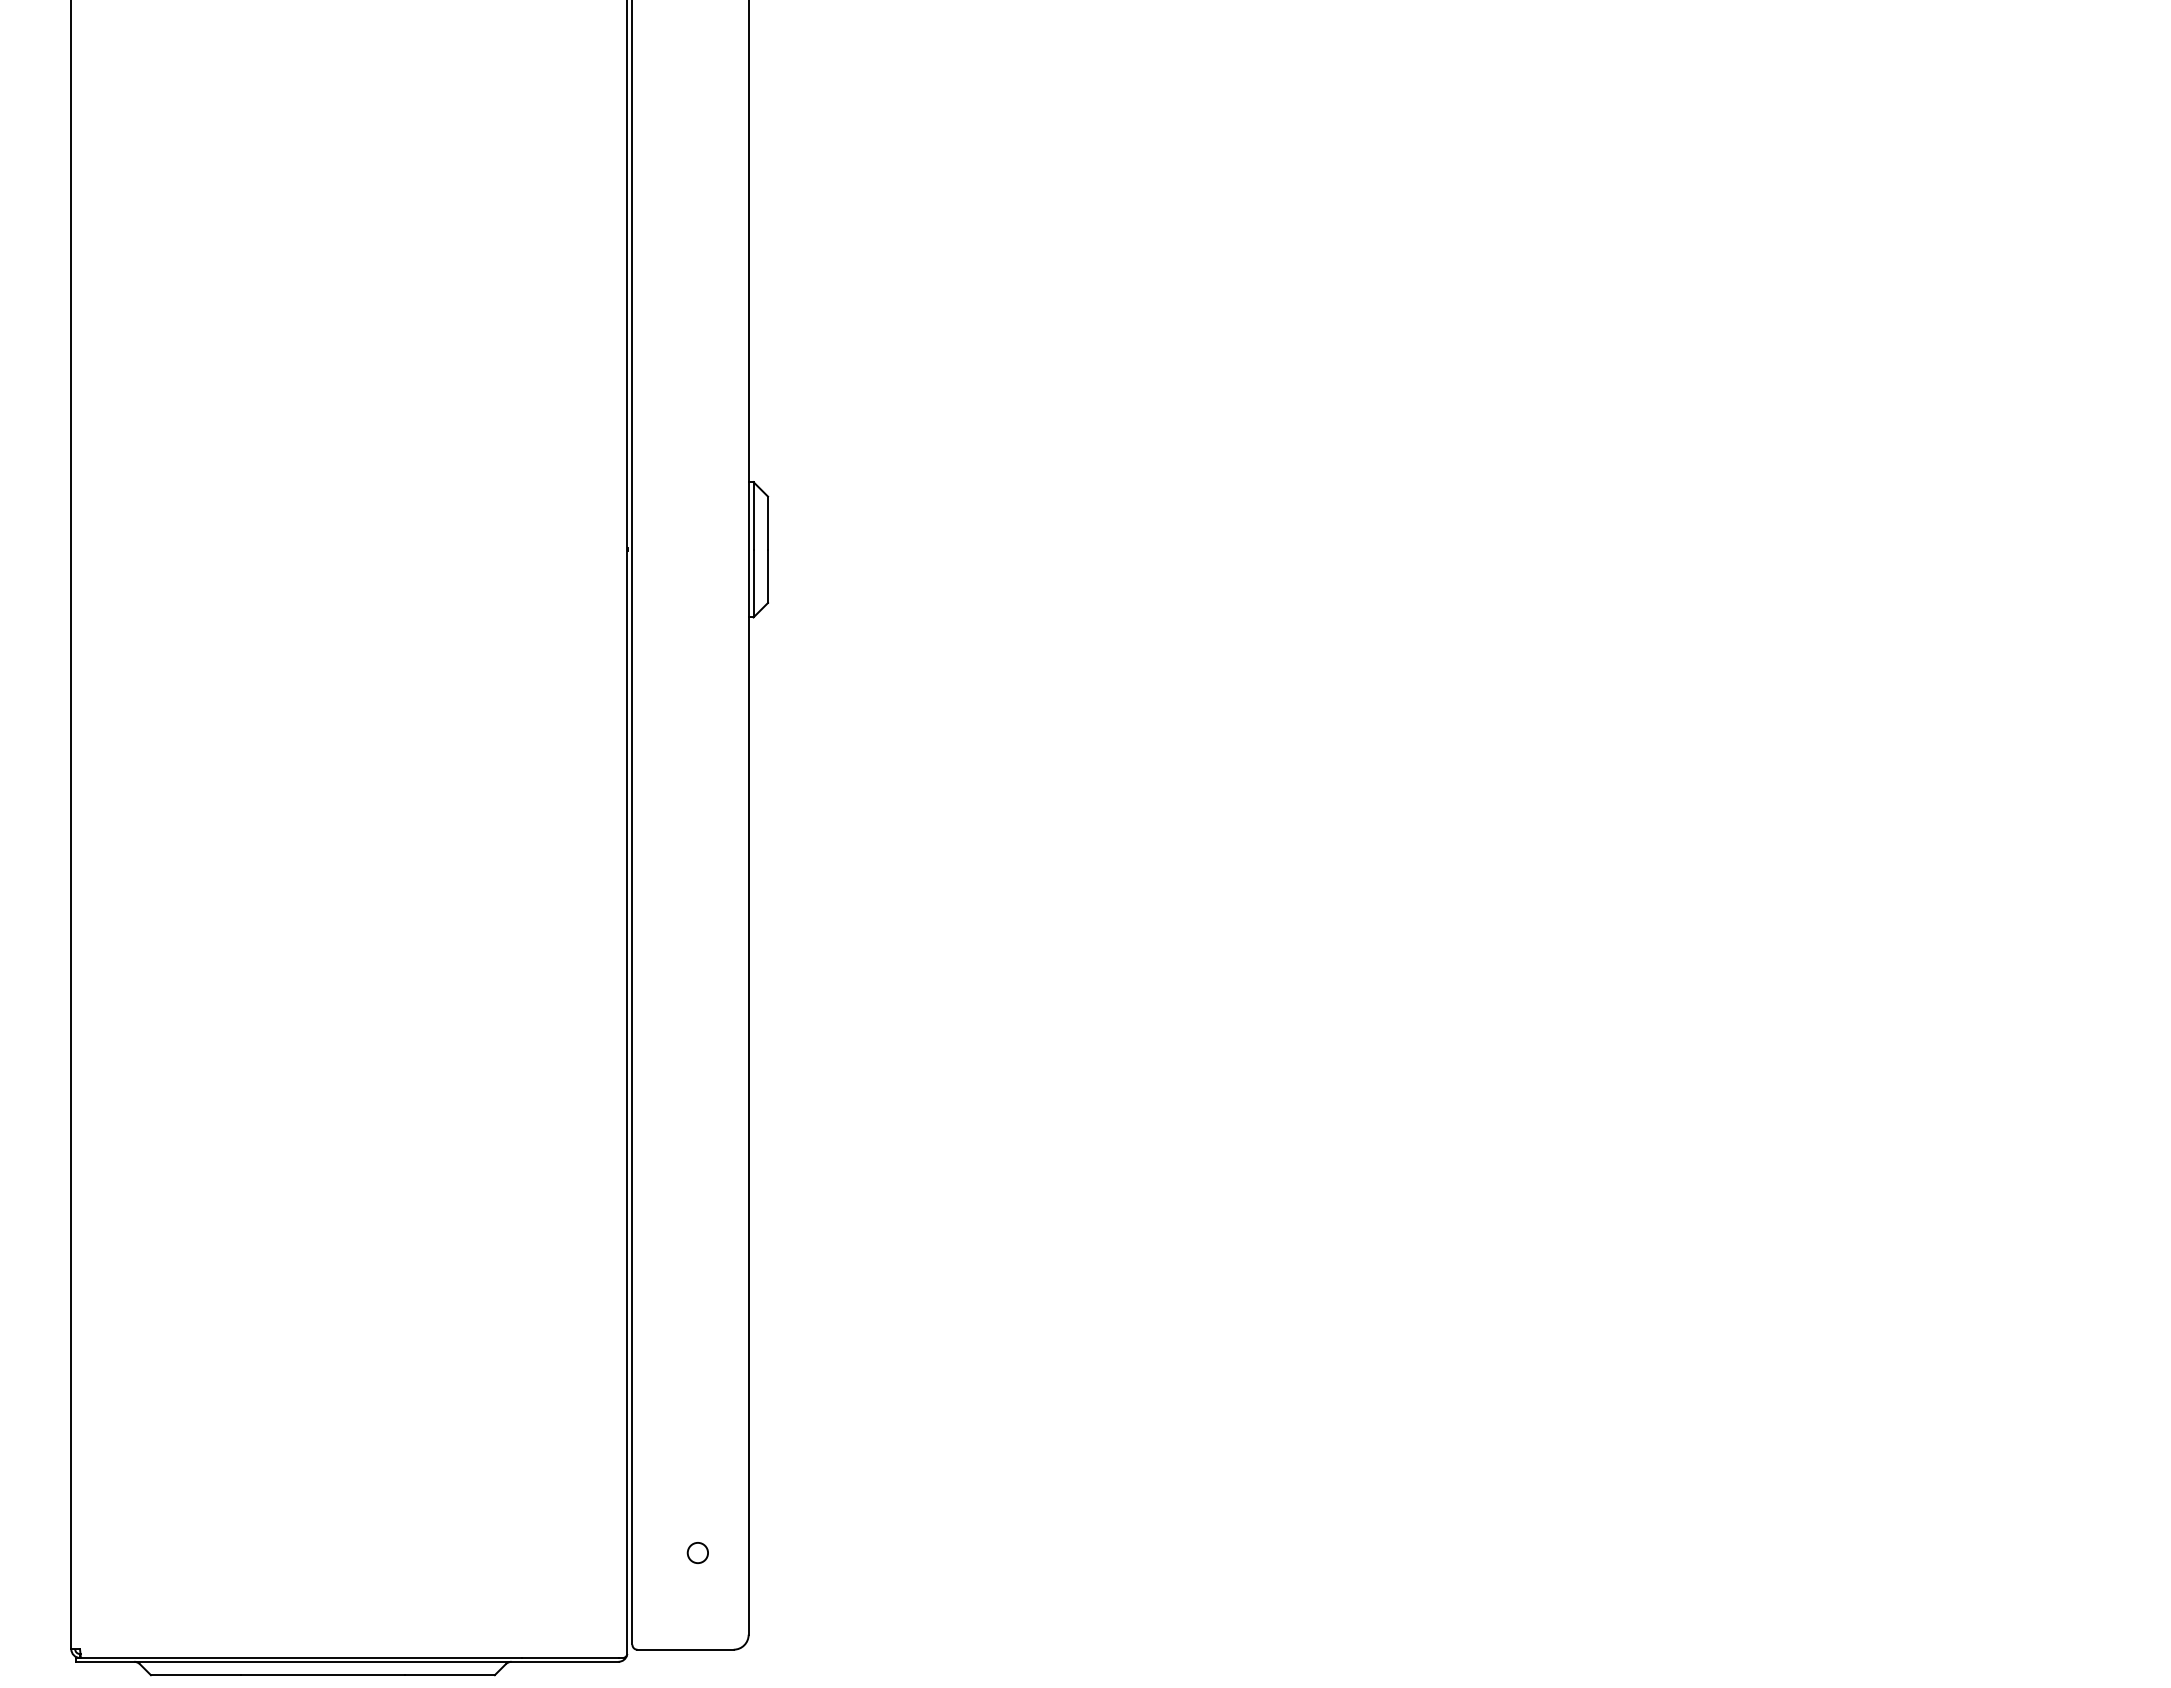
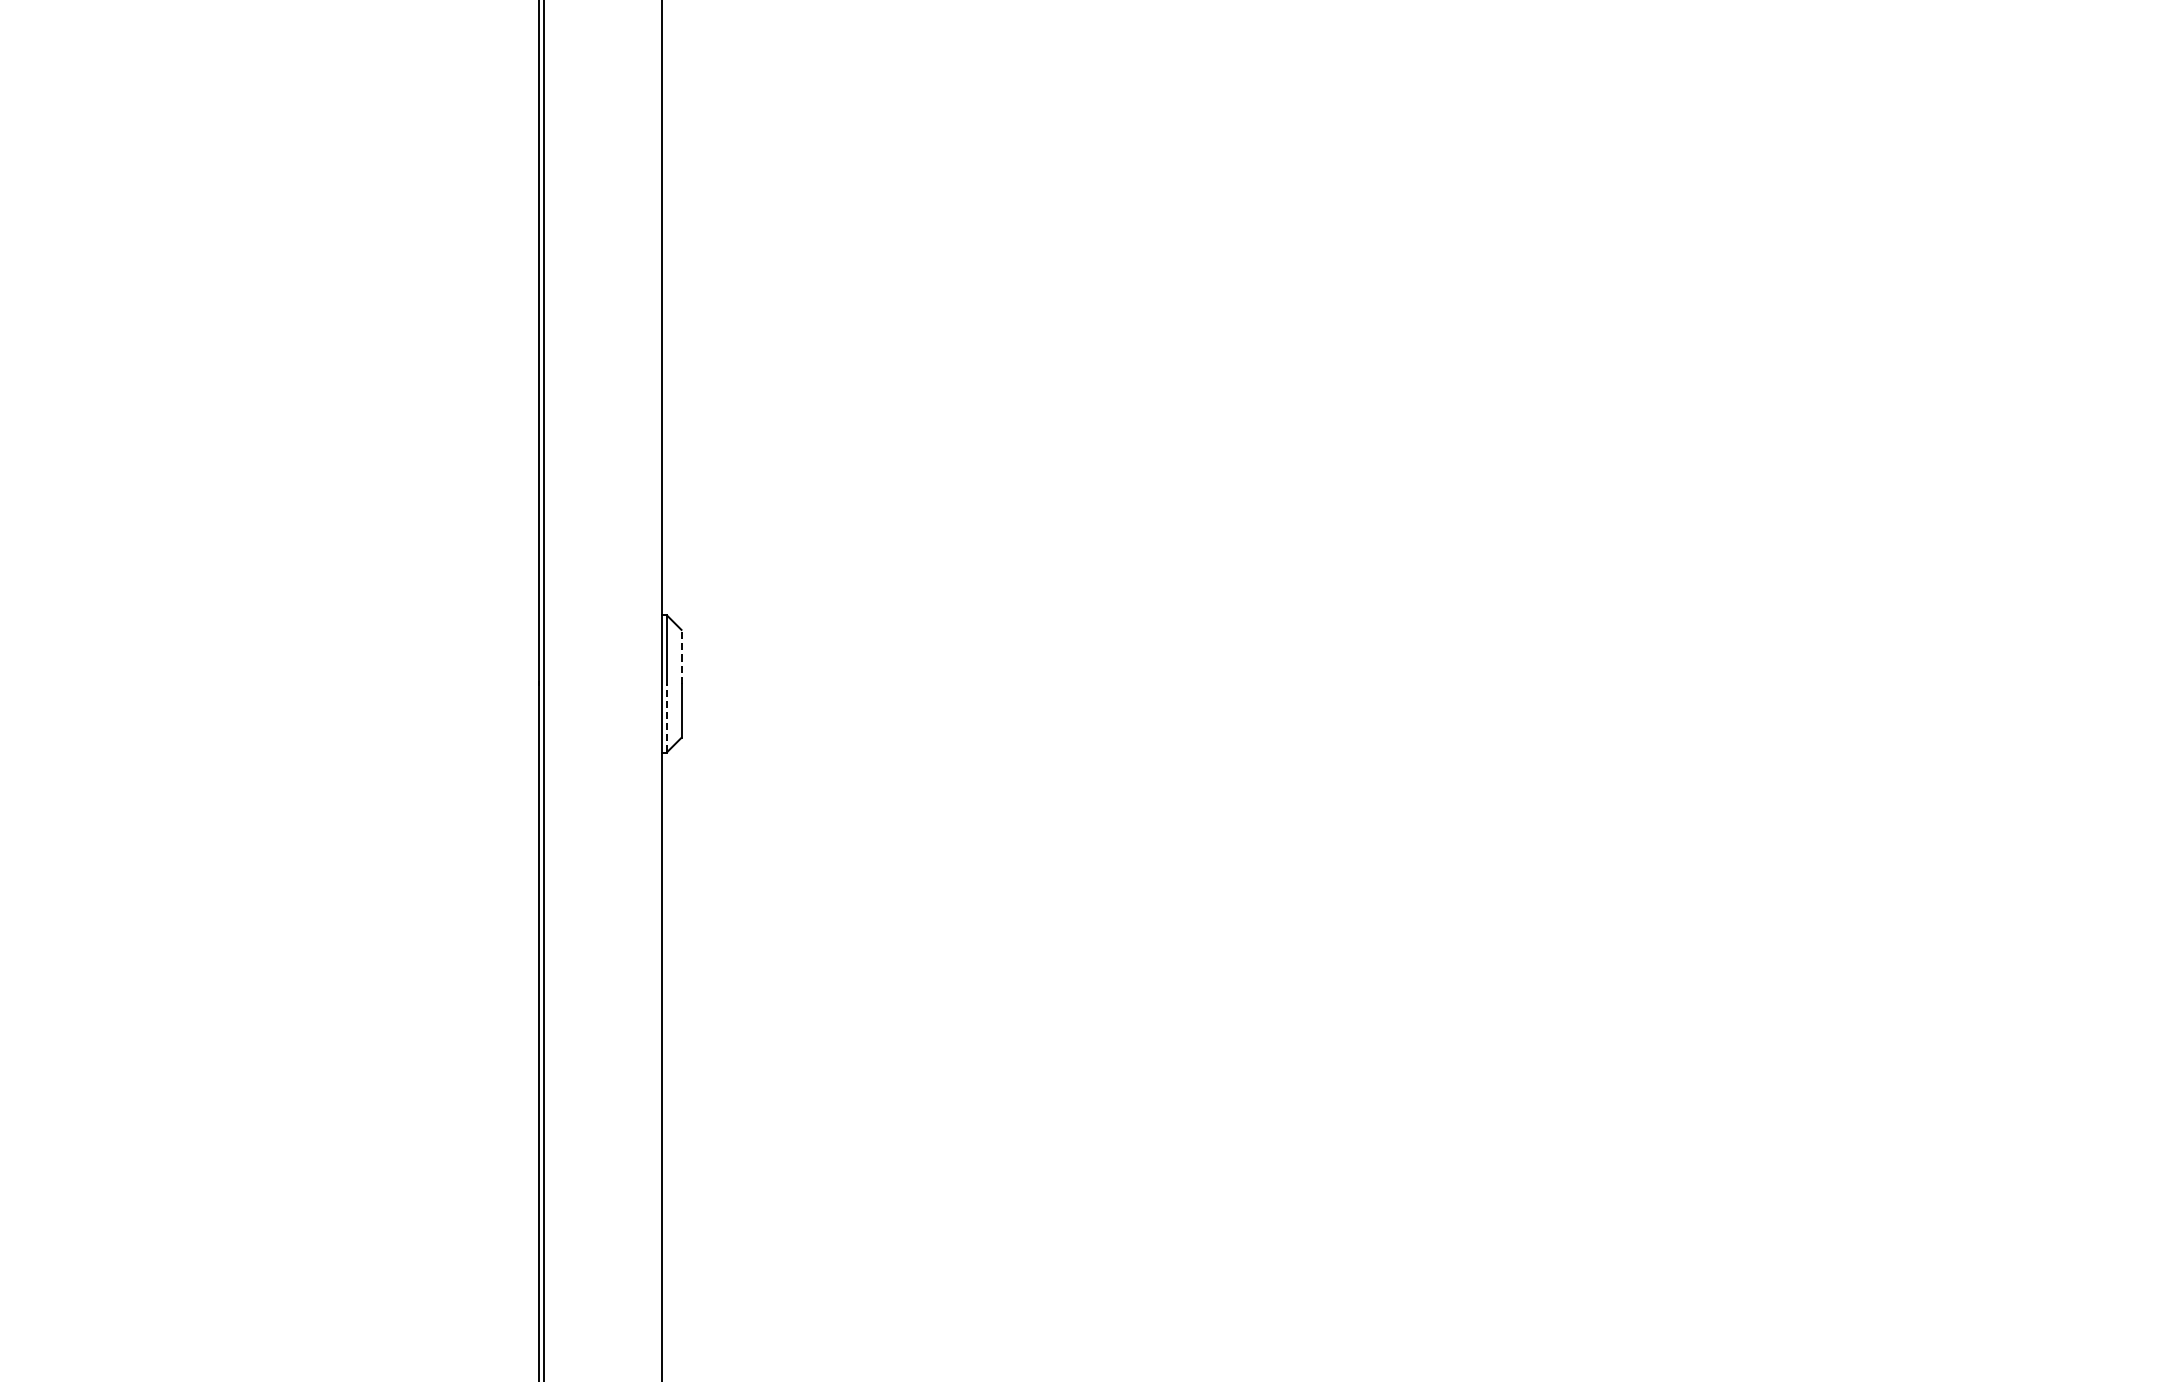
line: (768, 523) -> (682, 657), solid -> dashed
line: (753, 583) -> (666, 718), solid -> dashed

